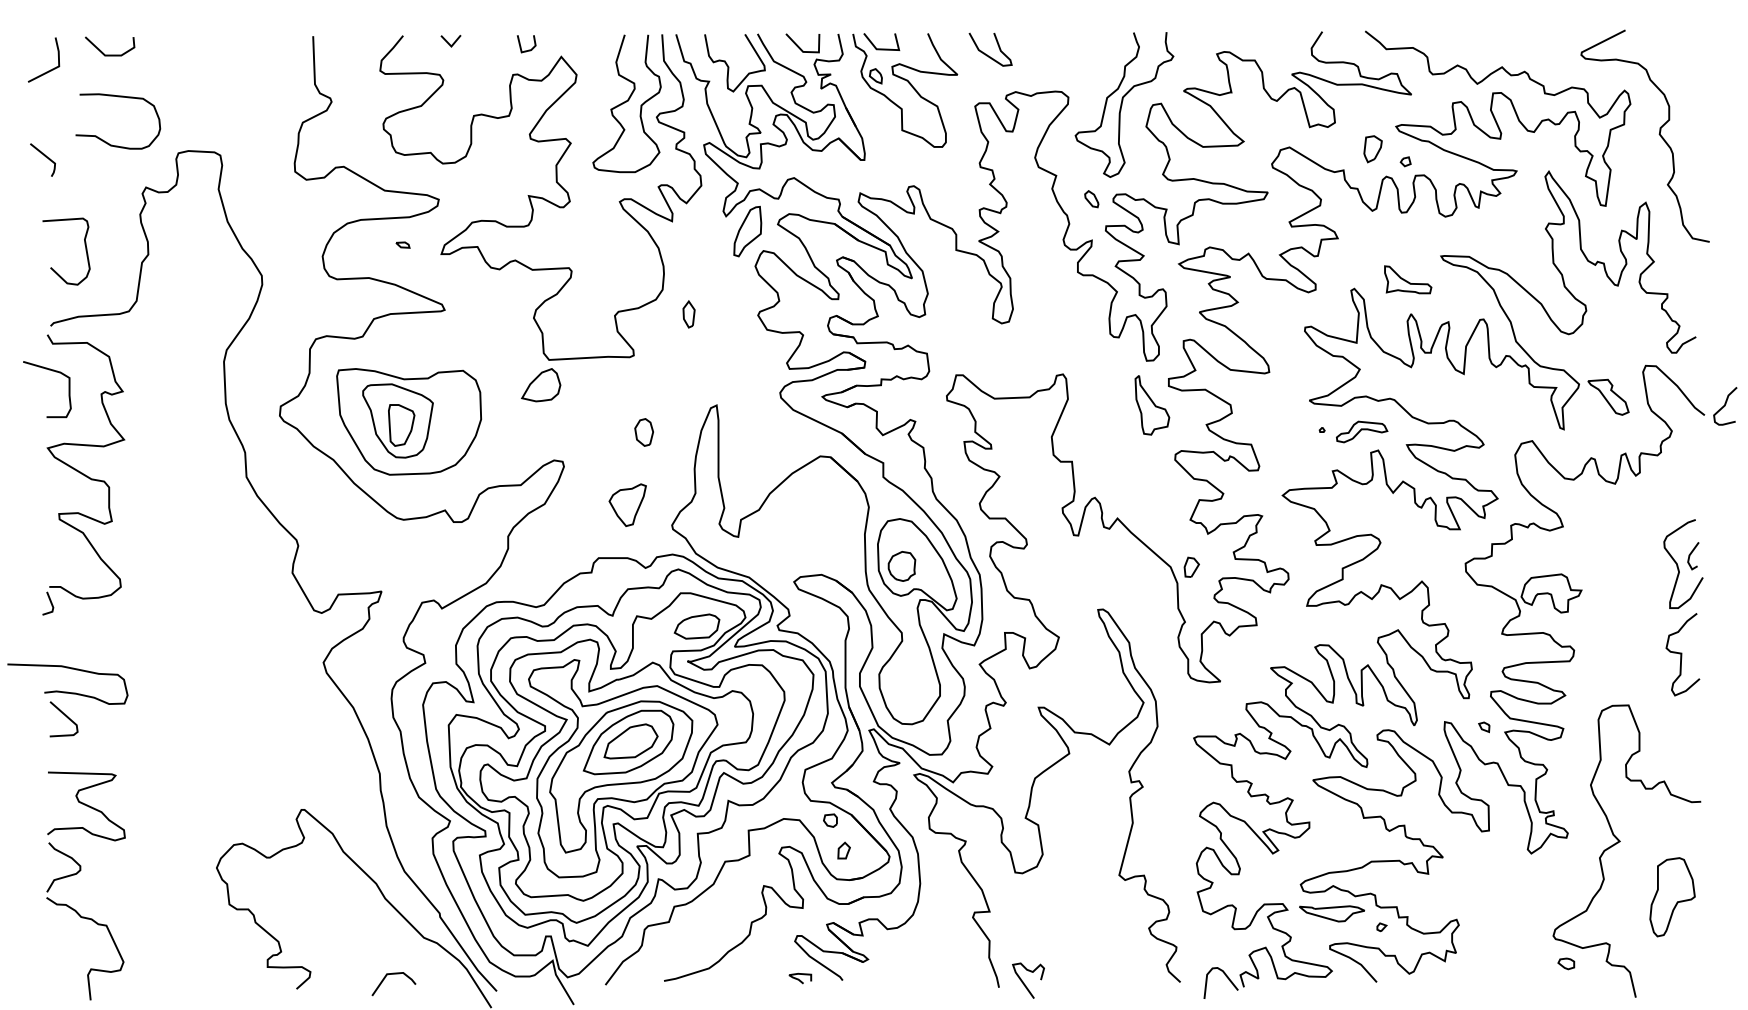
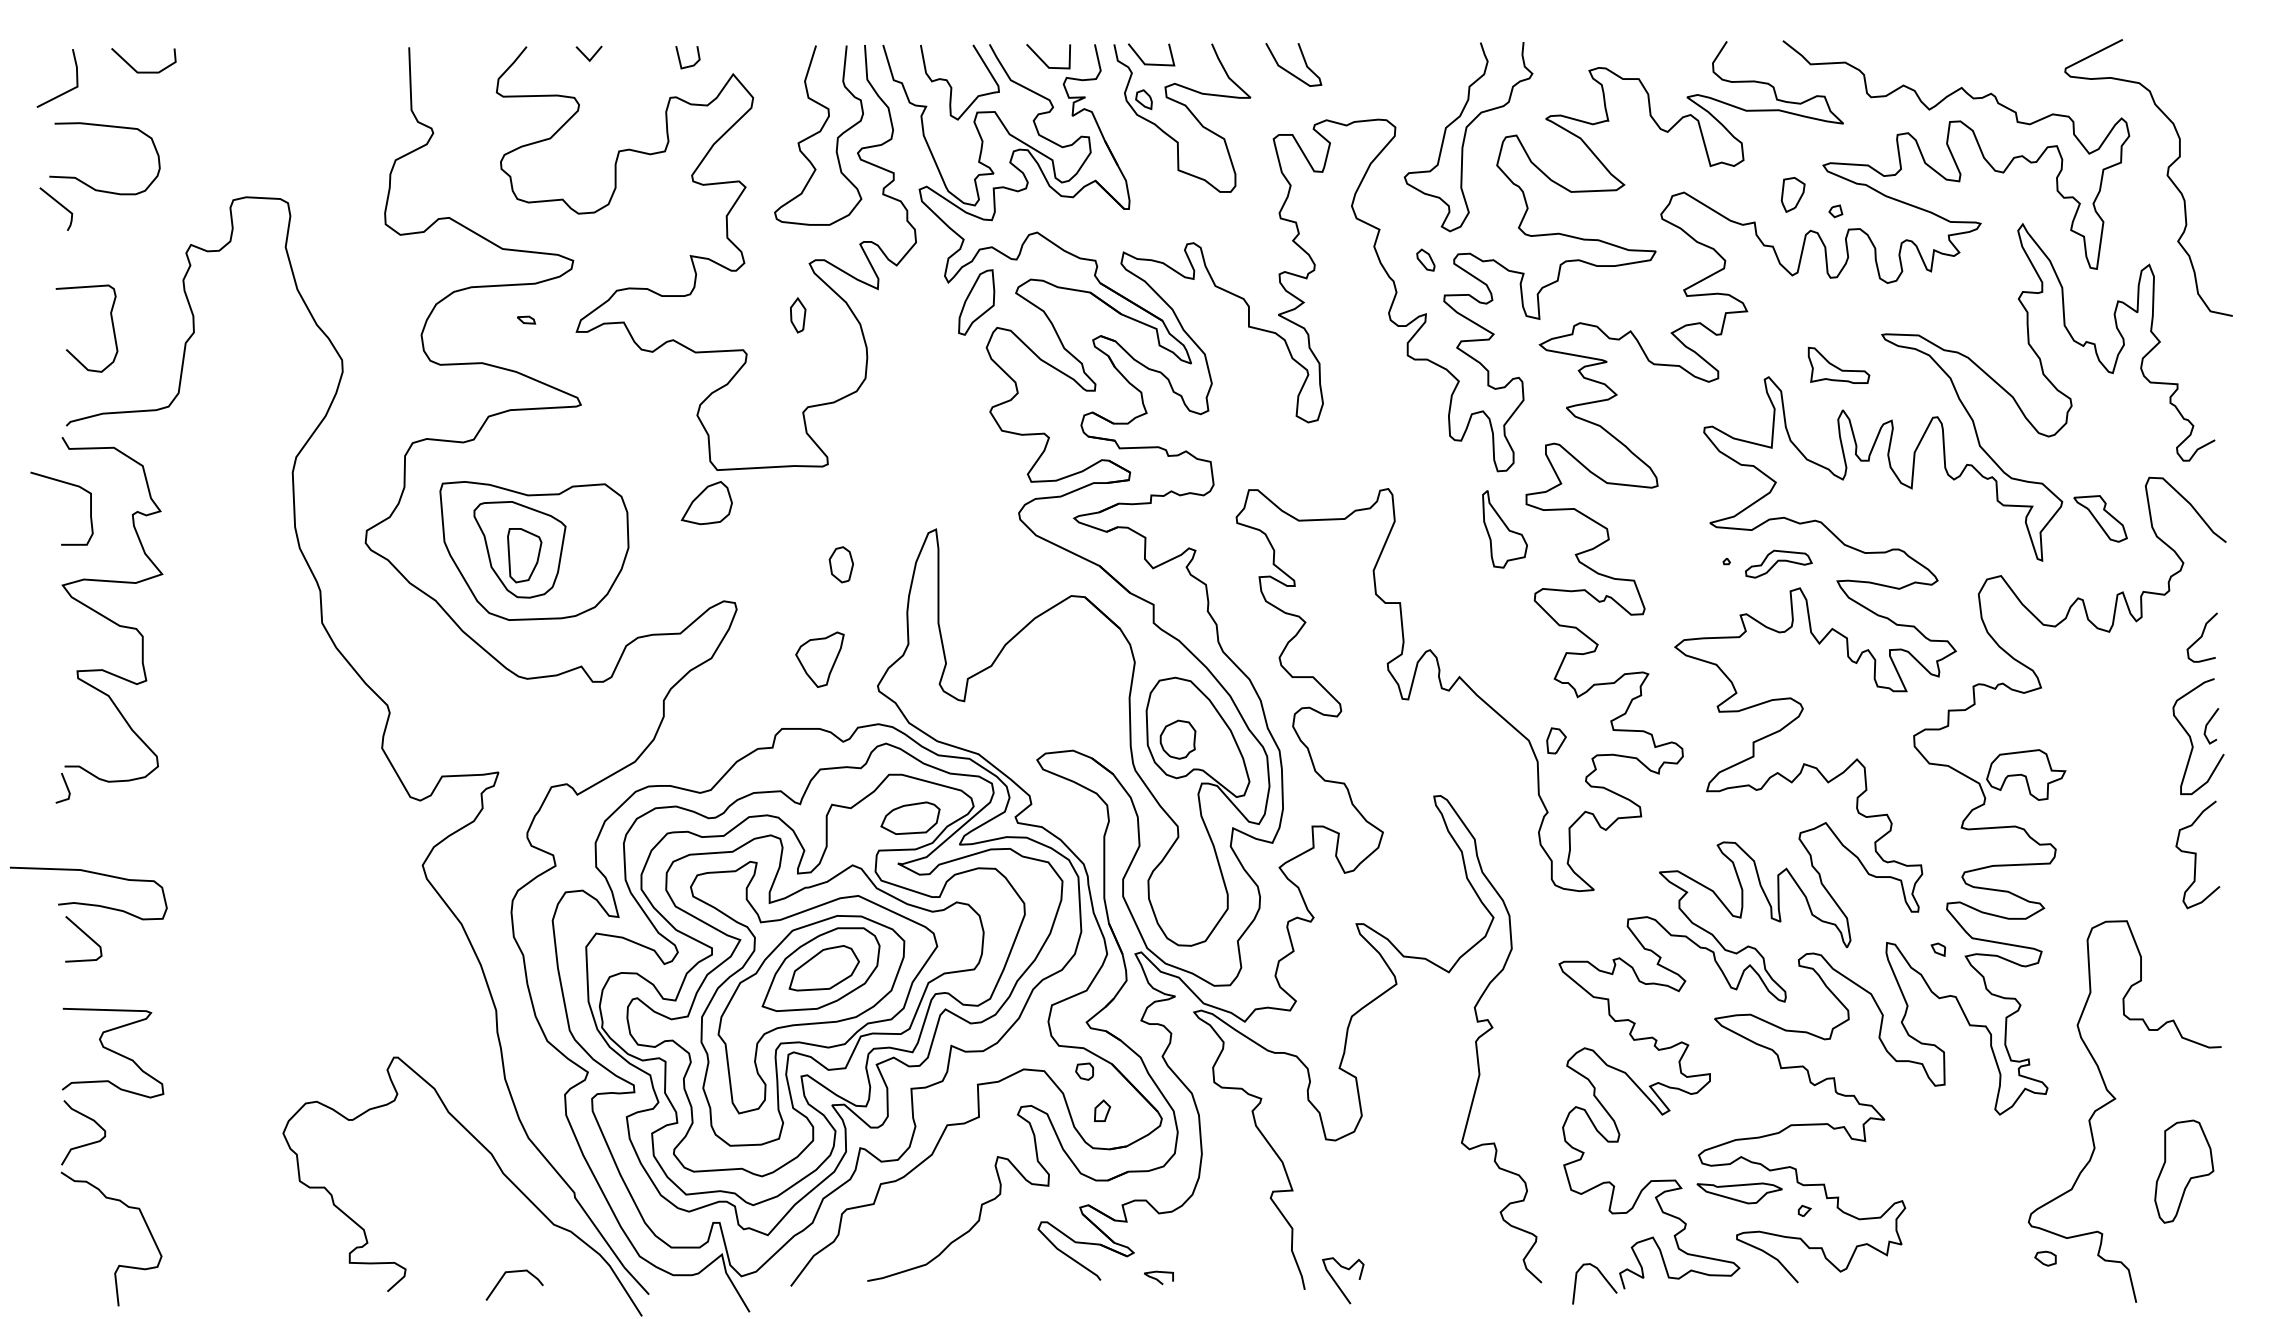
curve: (108, 142) -> (92, 186), moved
part: (688, 314) -> (797, 315), moved
curve: (1725, 406) -> (2202, 637), moved
curve: (799, 979) -> (1157, 1279), moved

